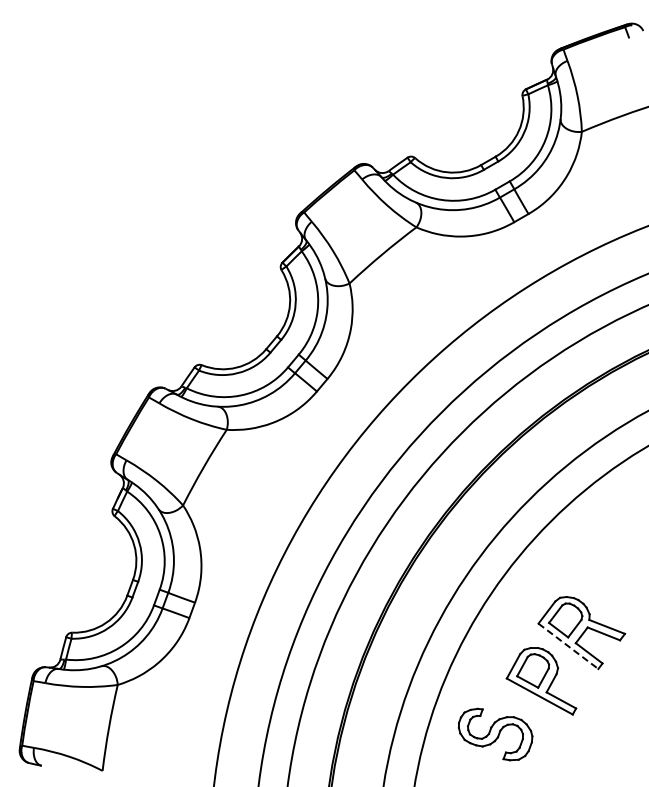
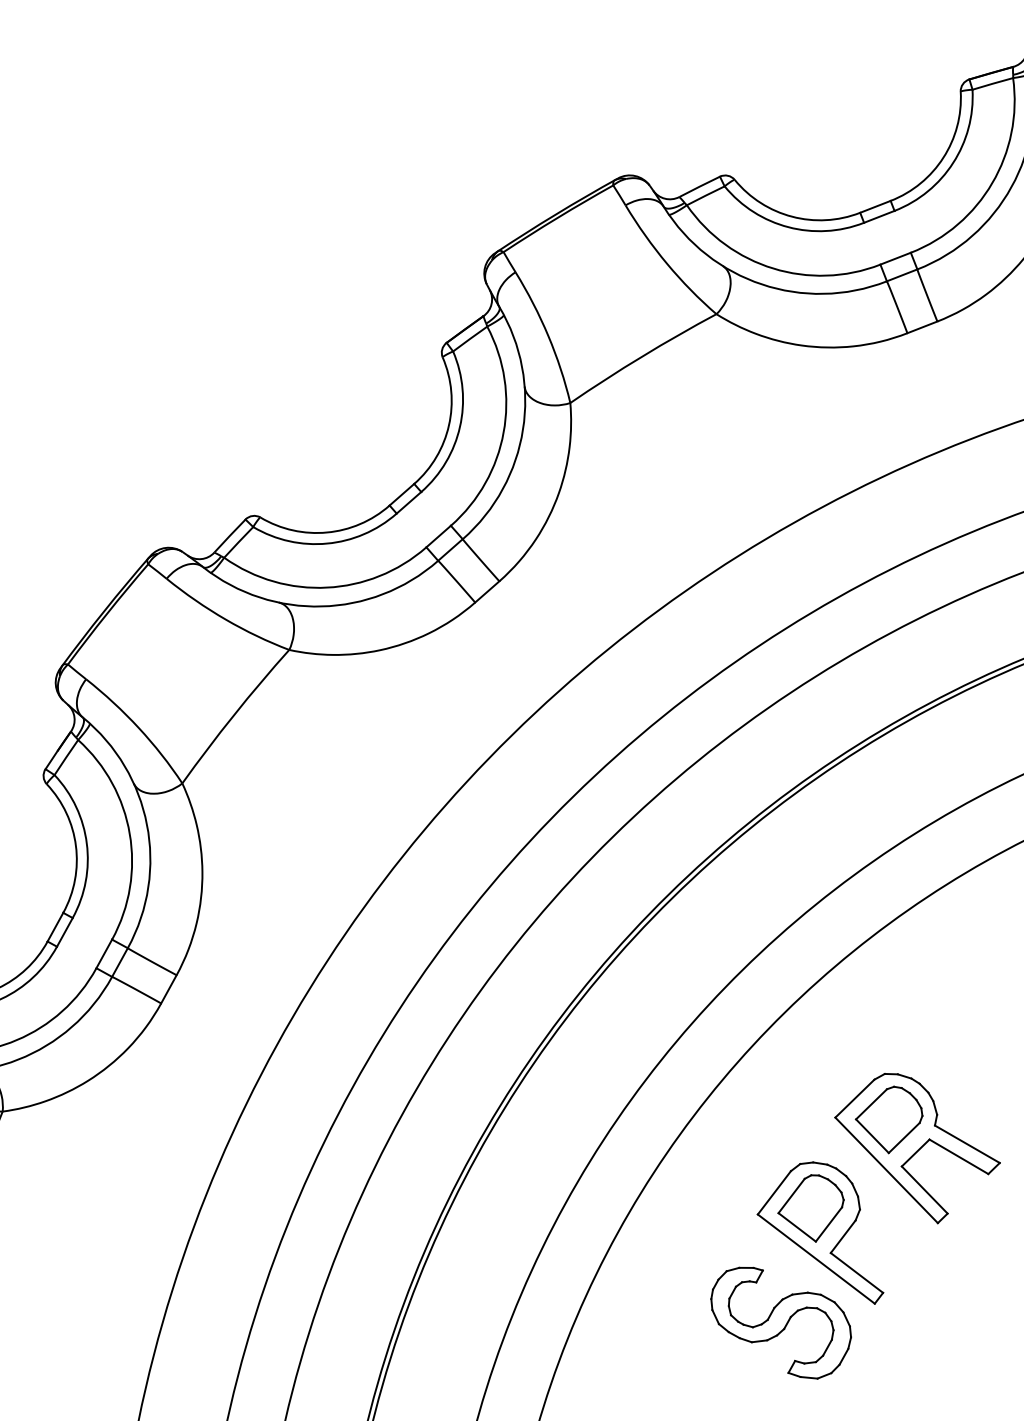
line: (568, 646) -> (886, 1170), dashed -> solid
part: (495, 734) -> (780, 1322), moved

